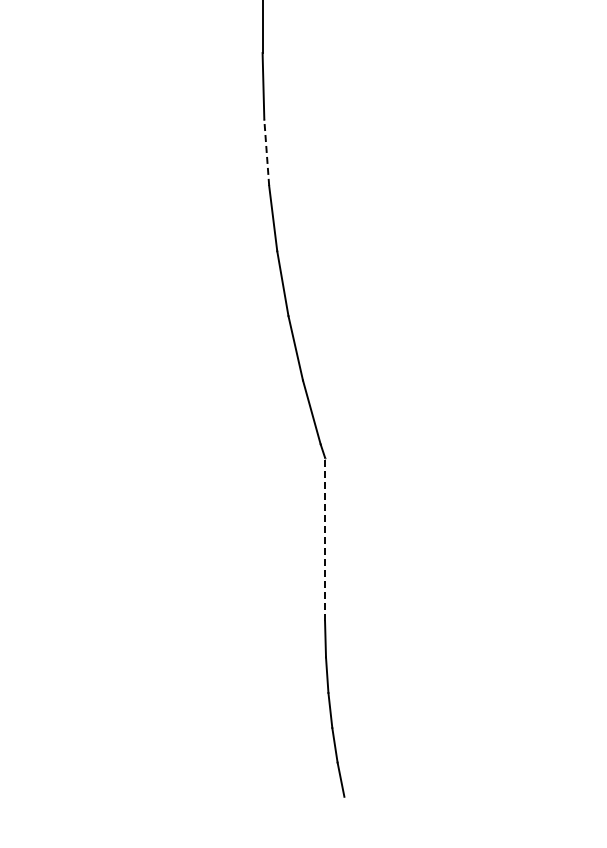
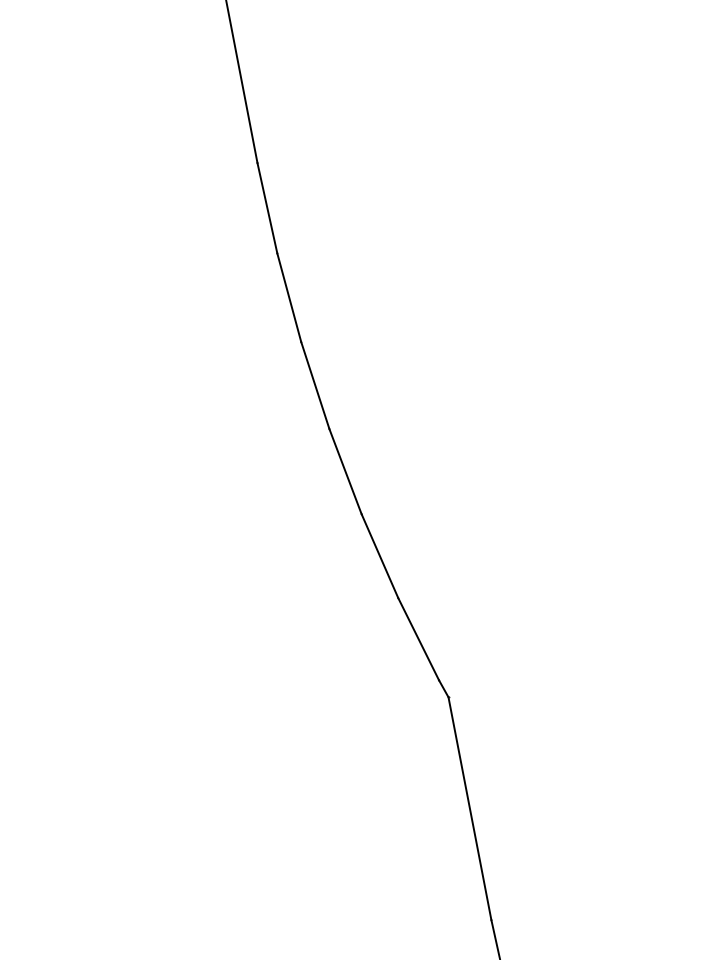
line: (266, 152) -> (288, 297), dashed -> solid
line: (325, 539) -> (470, 808), dashed -> solid

